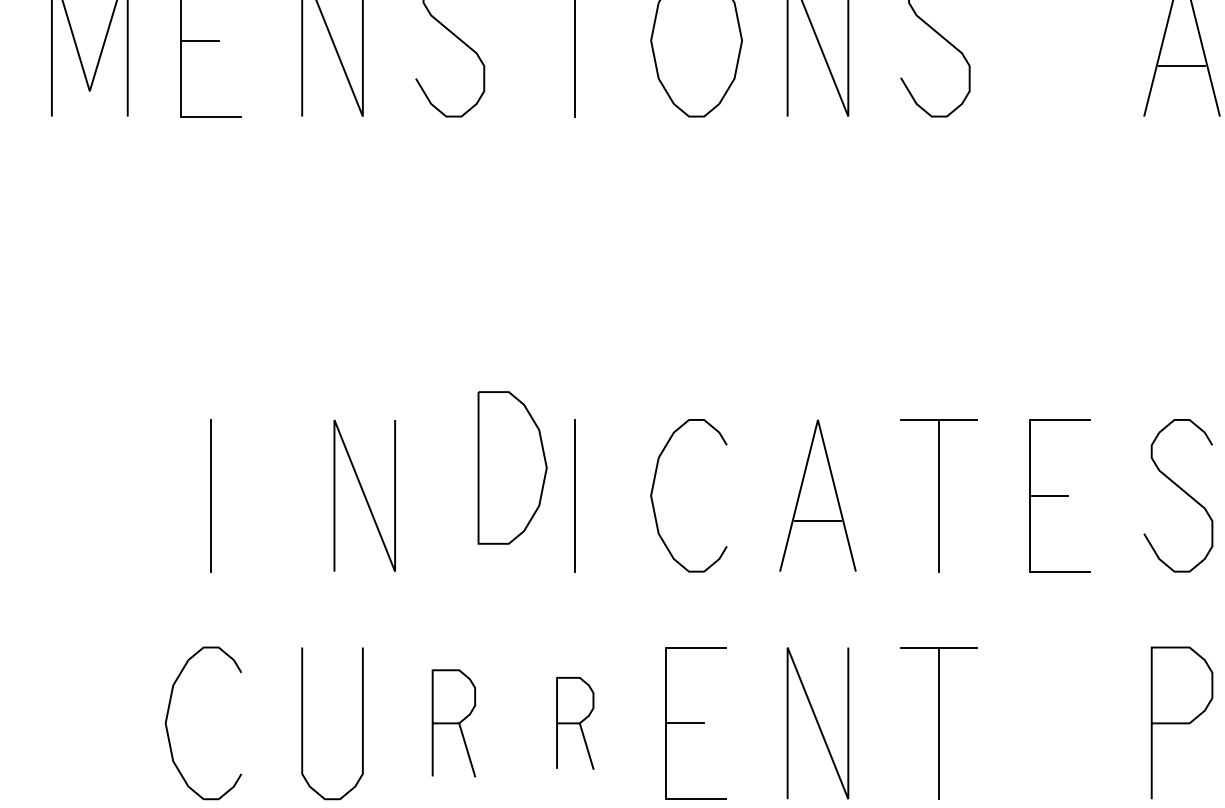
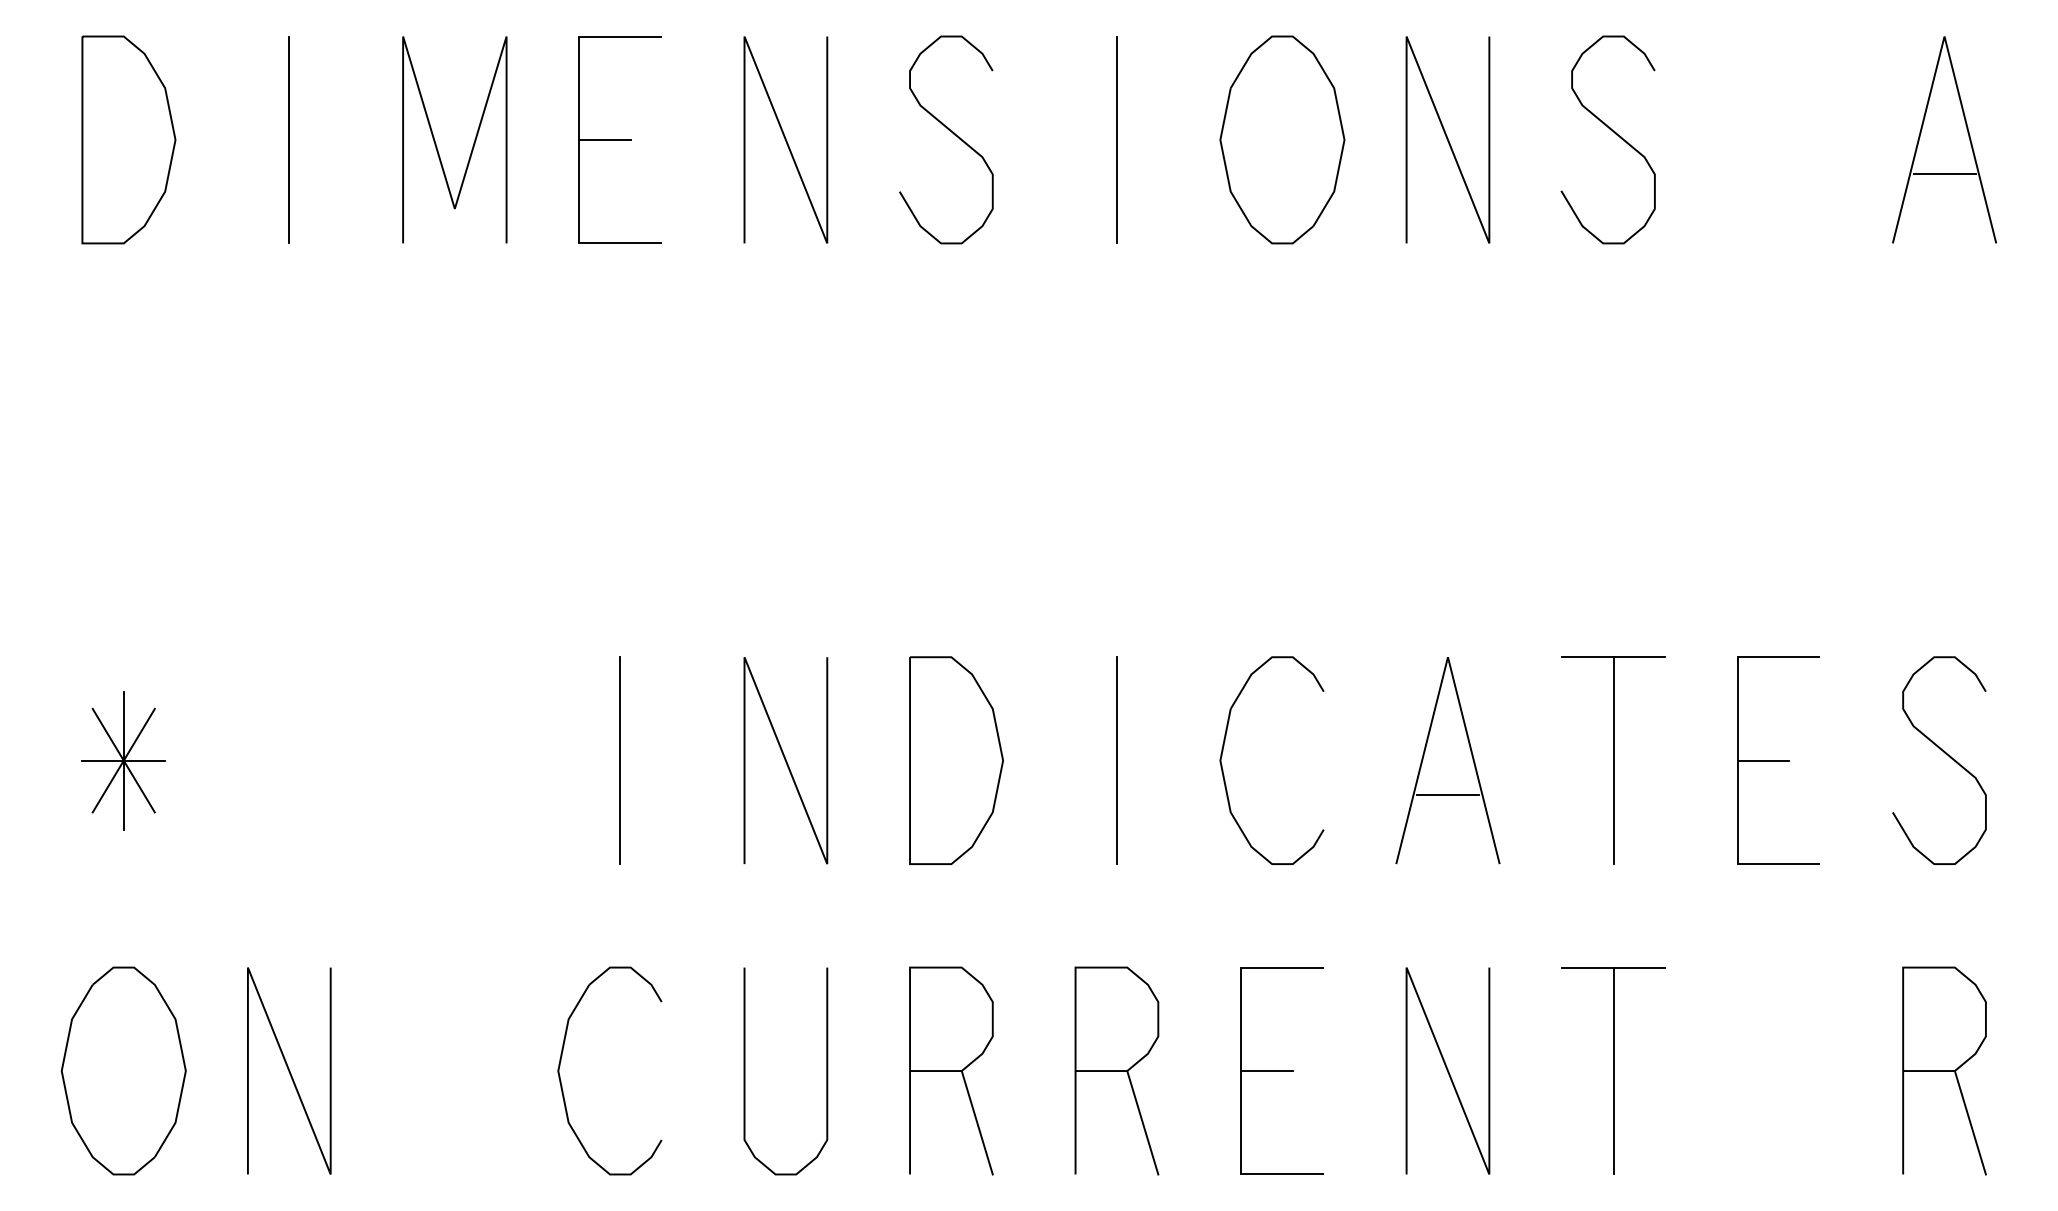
part: (512, 467) -> (956, 760), moved
line: (364, 495) -> (785, 760), moved
part: (453, 722) -> (951, 1070), size x1.43
part: (574, 722) -> (1116, 1070), size x1.67
line: (1200, 761) -> (1969, 1122), added

